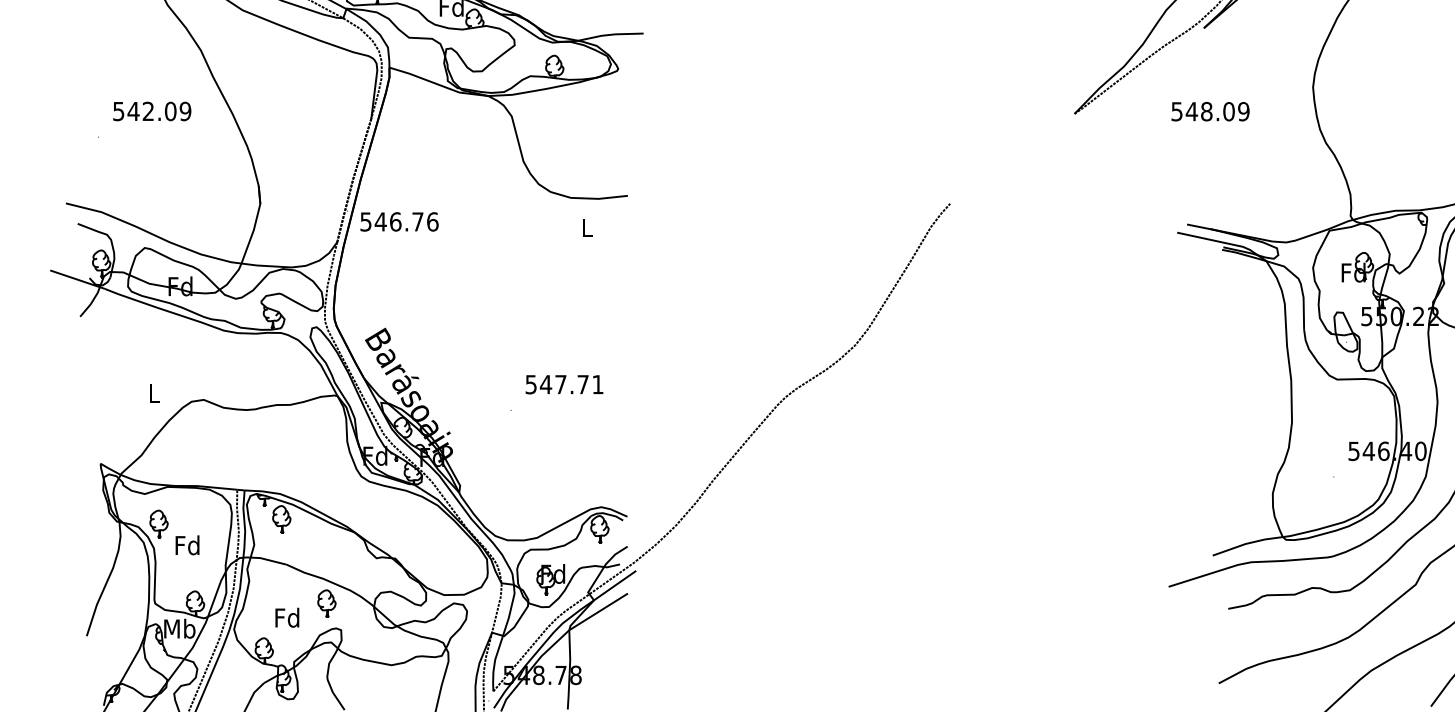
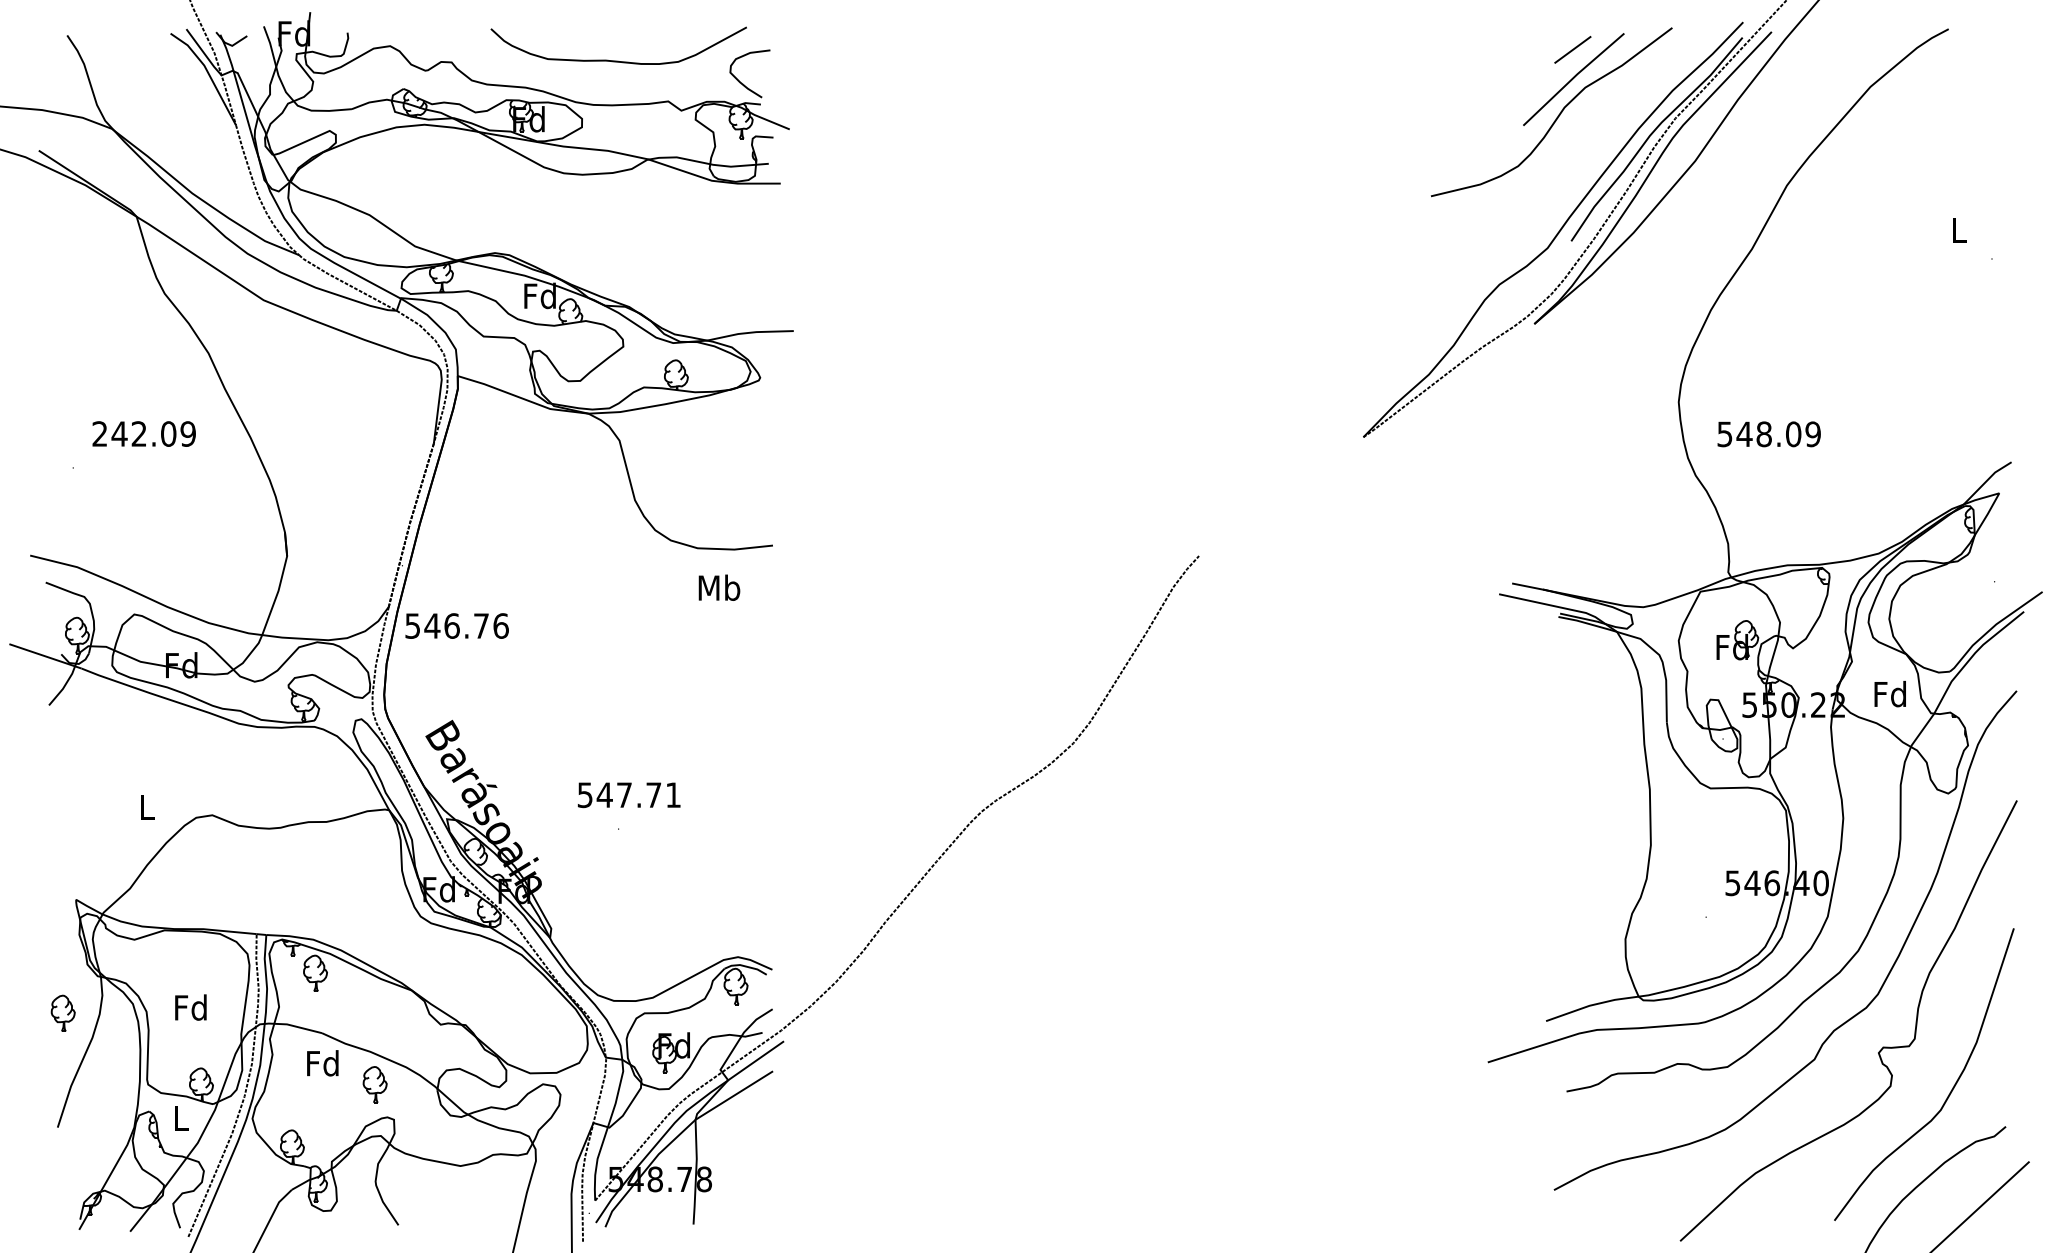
text: (118, 111) -> (99, 433), 542.09 -> 242.09
text: (1210, 111) -> (1768, 434), moved
text: (399, 221) -> (456, 625), moved
text: (587, 227) -> (719, 587), L -> Mb
text: (563, 384) -> (628, 795), moved
part: (158, 523) -> (62, 1012), moved
text: (287, 617) -> (322, 1063), moved
text: (179, 628) -> (180, 1117), Mb -> L

